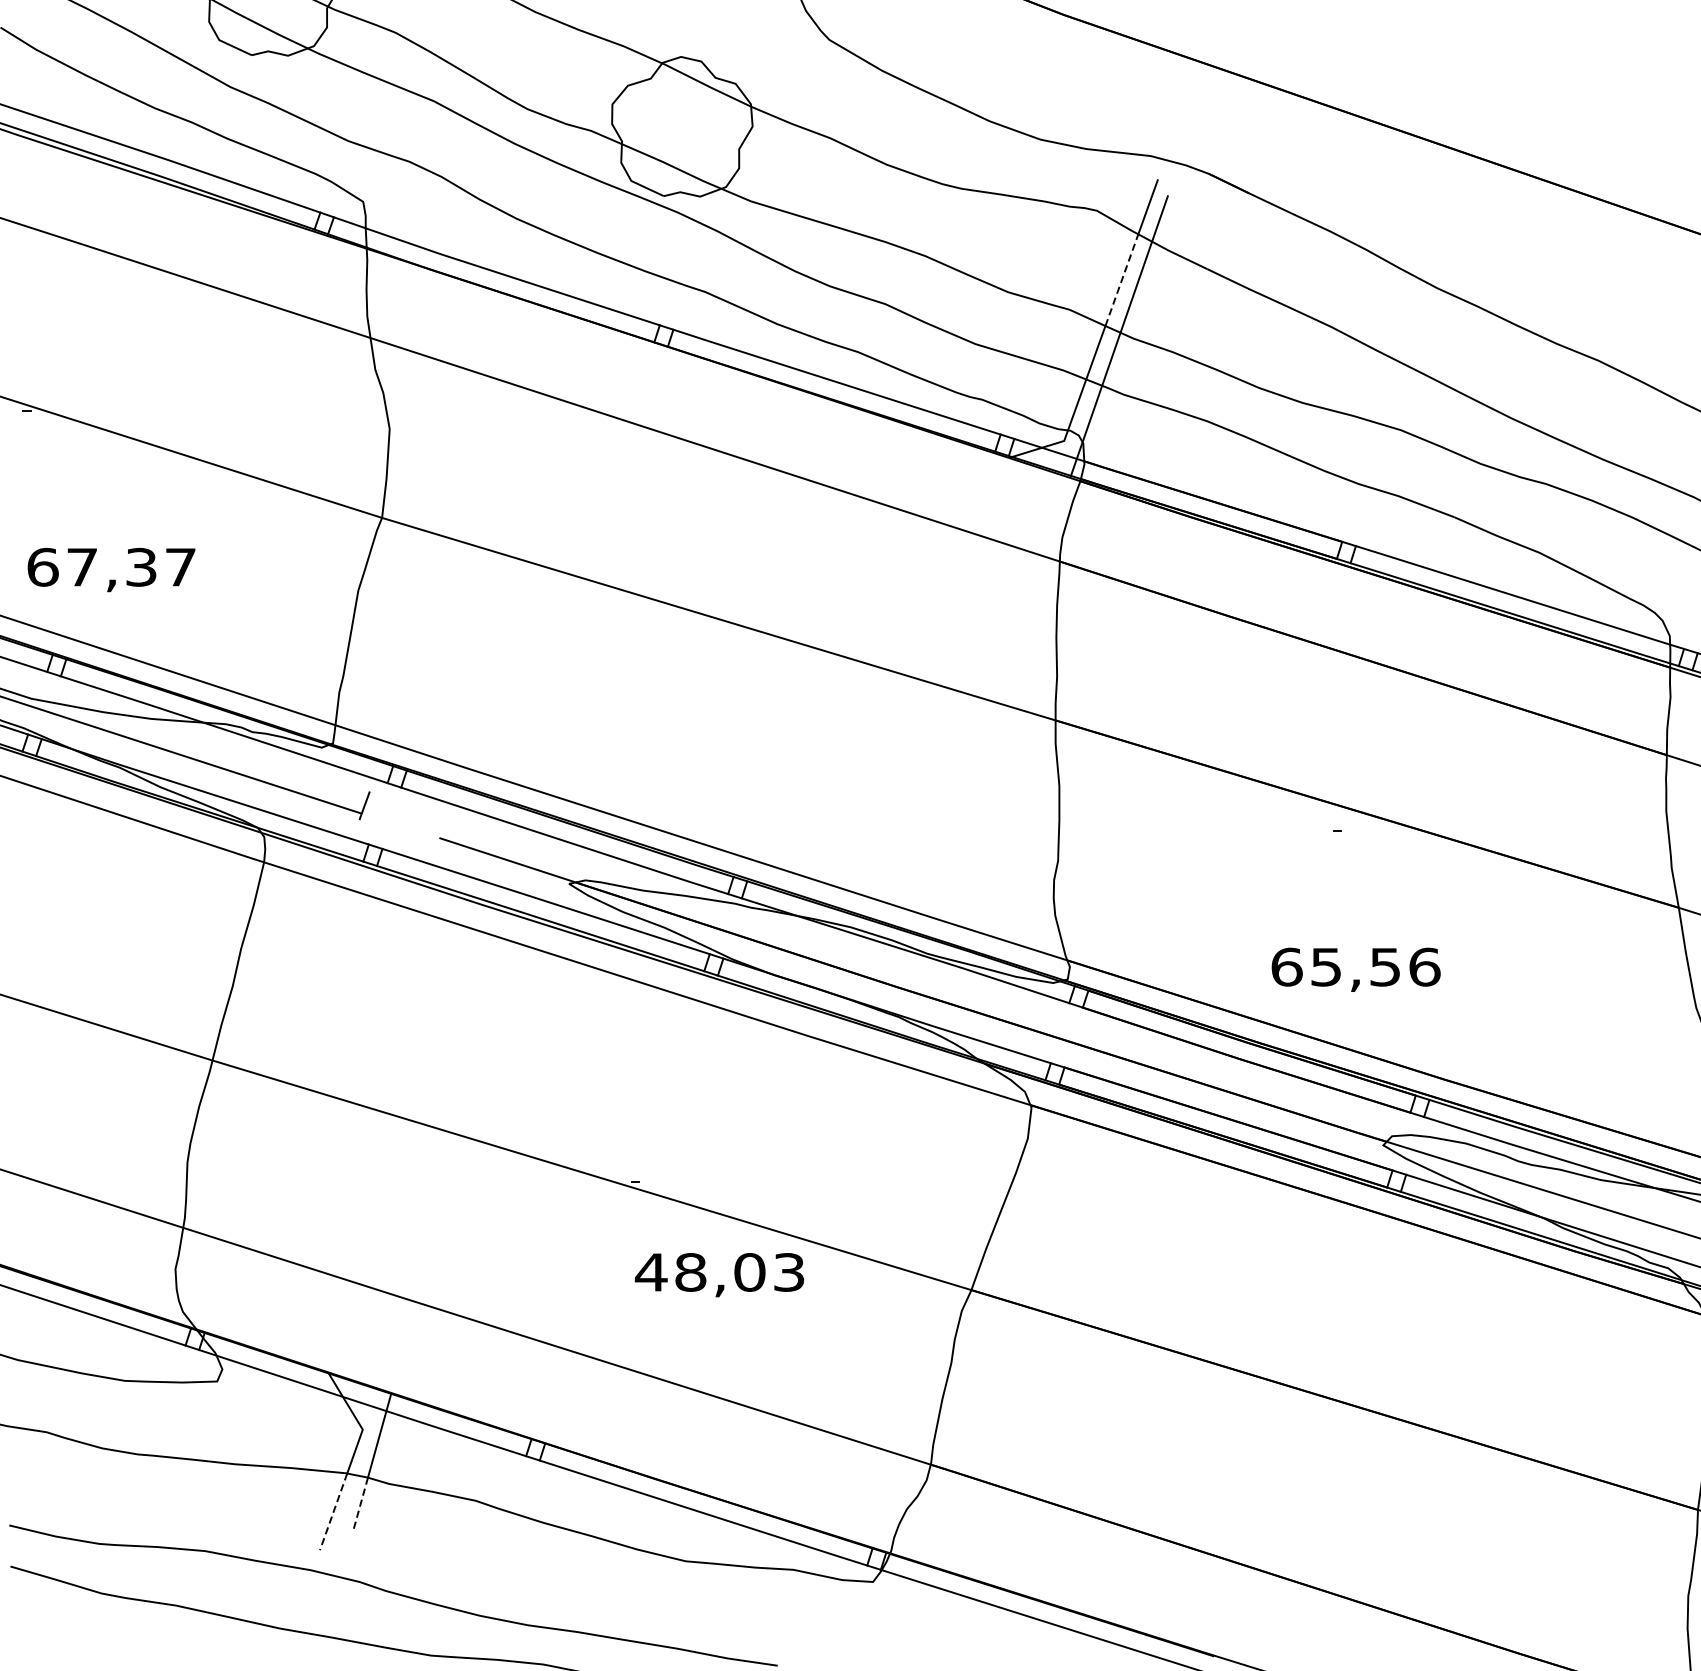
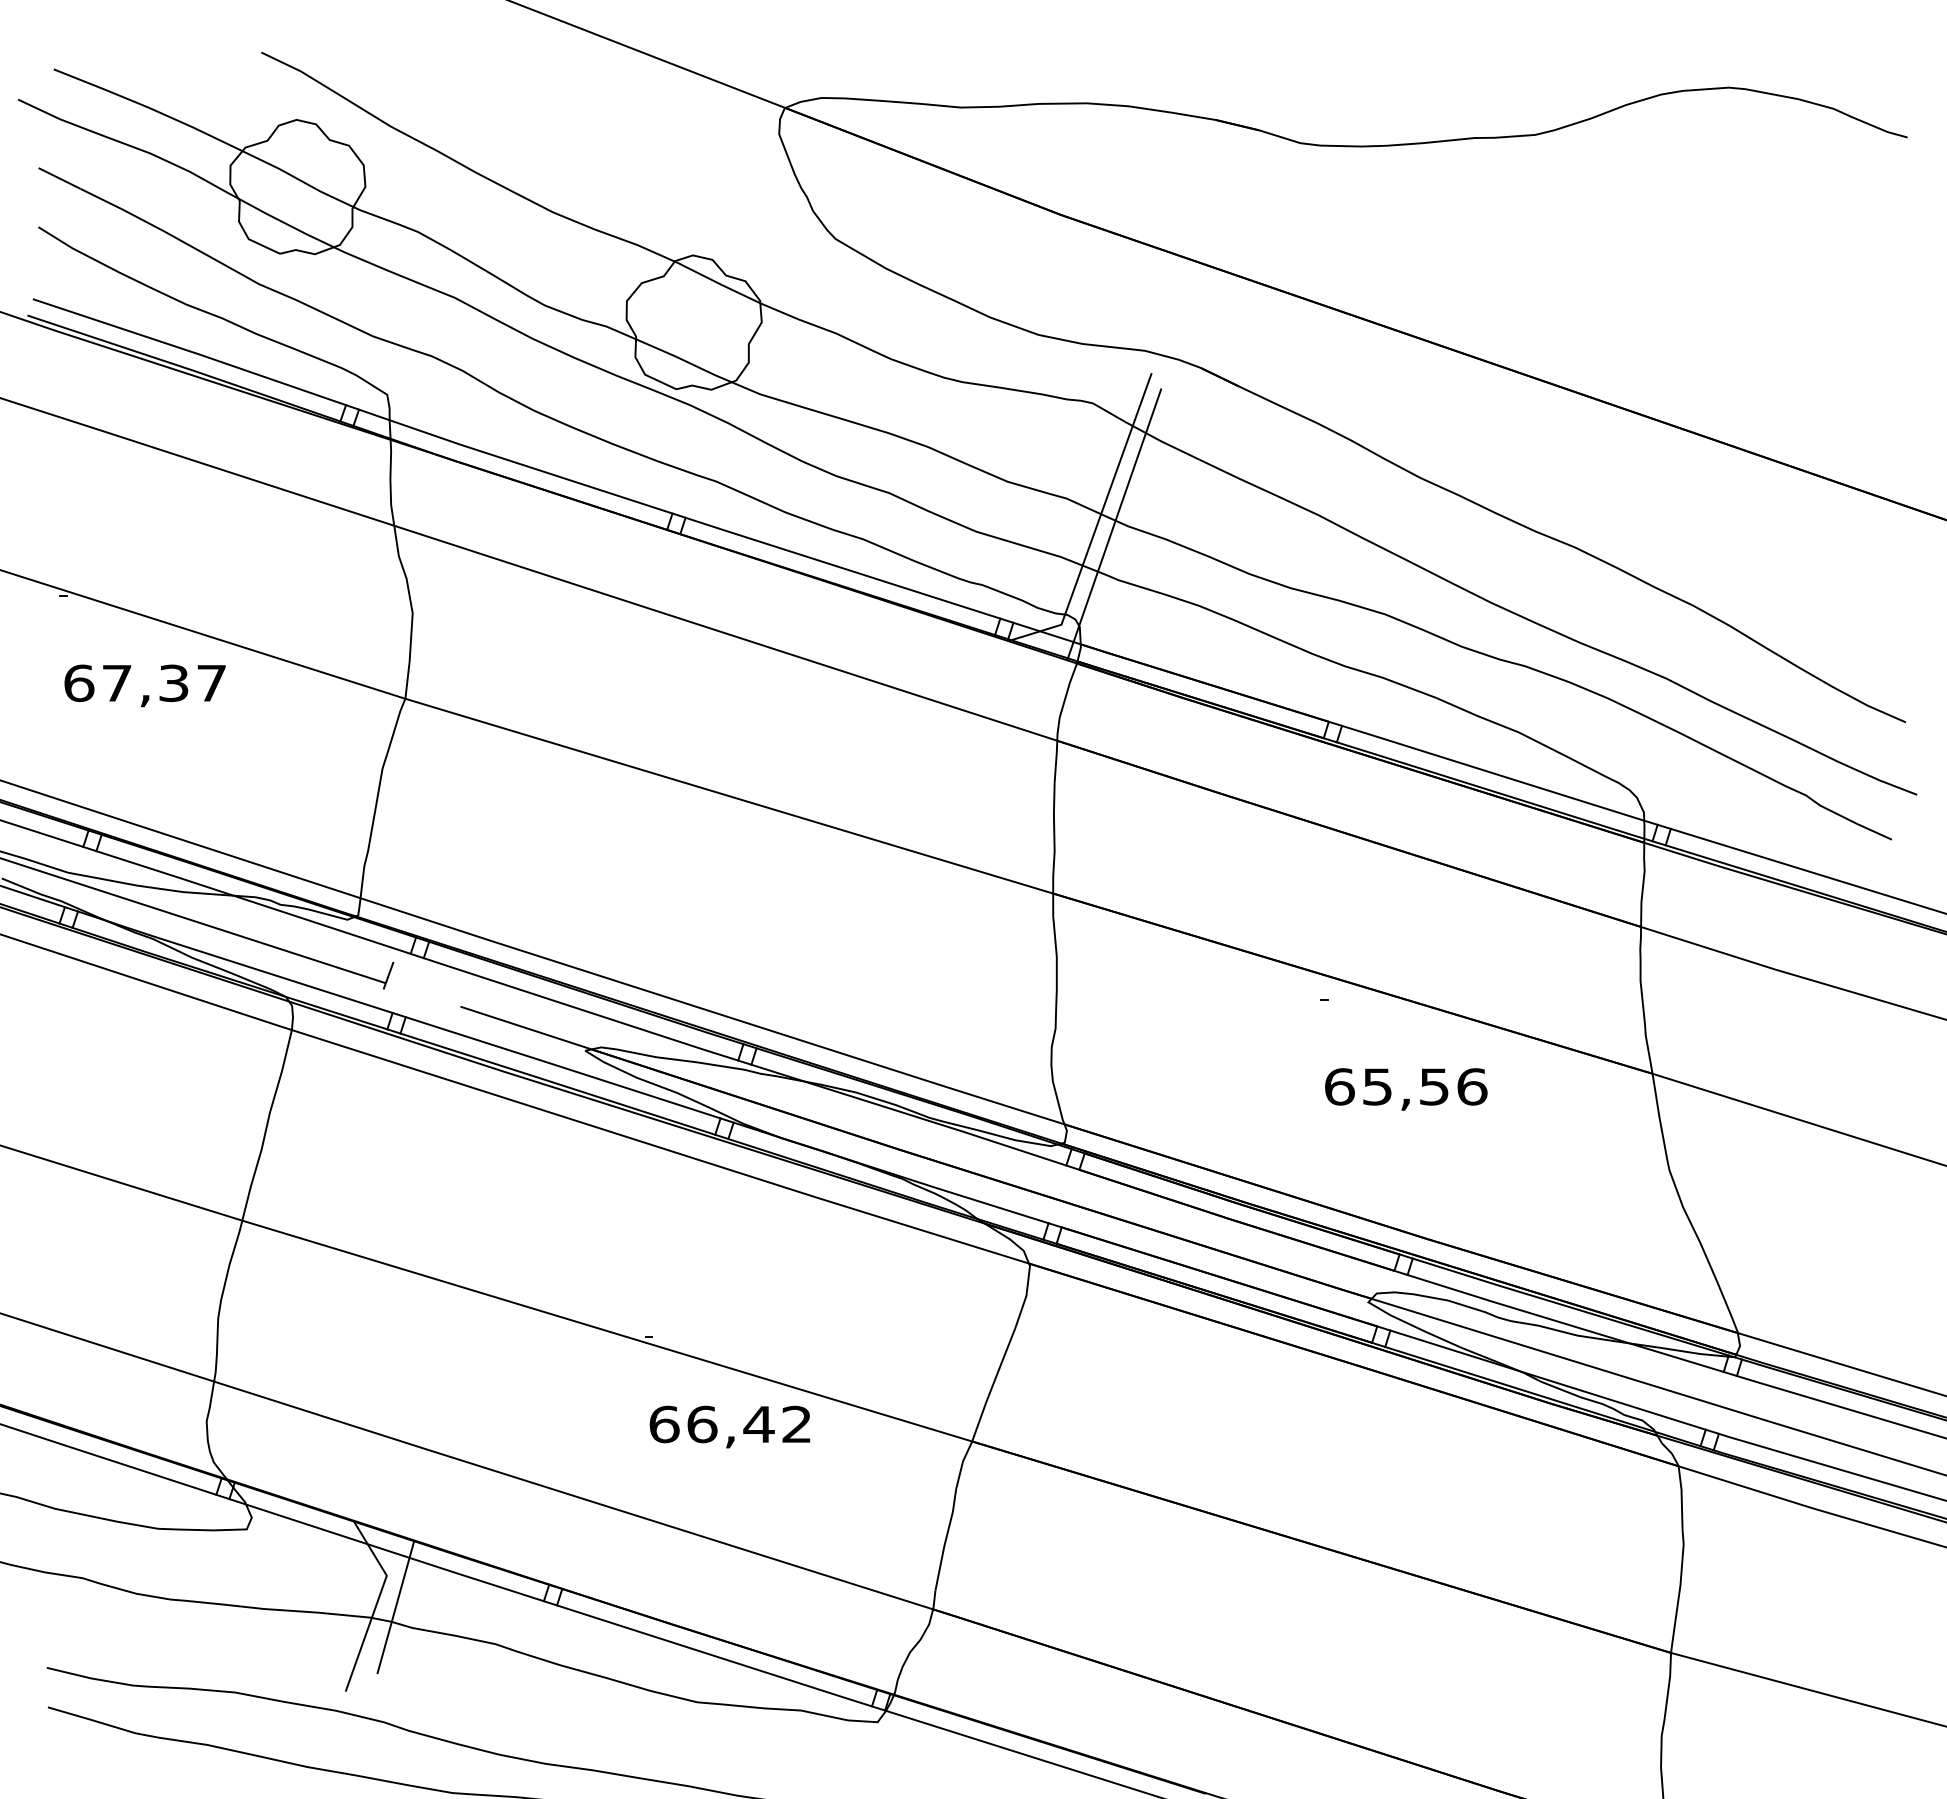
line: (1121, 280) -> (1116, 470), dashed -> solid
text: (110, 569) -> (144, 685), moved
text: (1356, 969) -> (1406, 1089), moved
text: (719, 1272) -> (729, 1424), 48,03 -> 66,42
line: (360, 1505) -> (384, 1648), dashed -> solid
line: (333, 1512) -> (358, 1655), dashed -> solid

